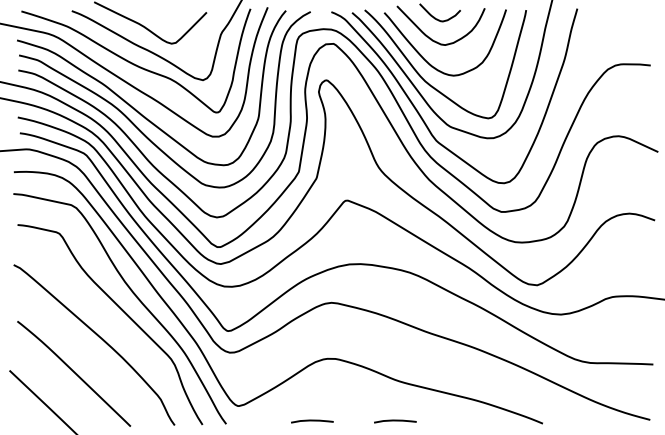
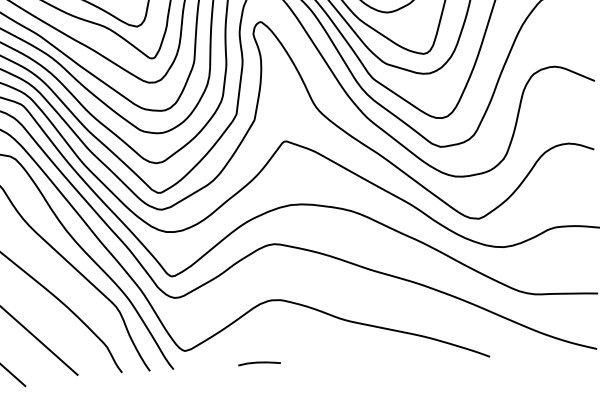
curve: (395, 421) -> (342, 360), removed

